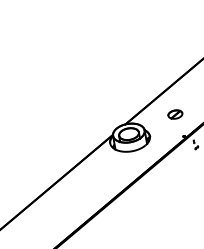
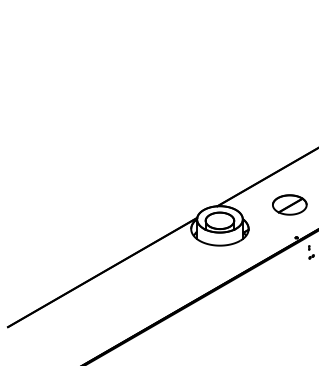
part: (175, 114) -> (289, 204), size x1.67

